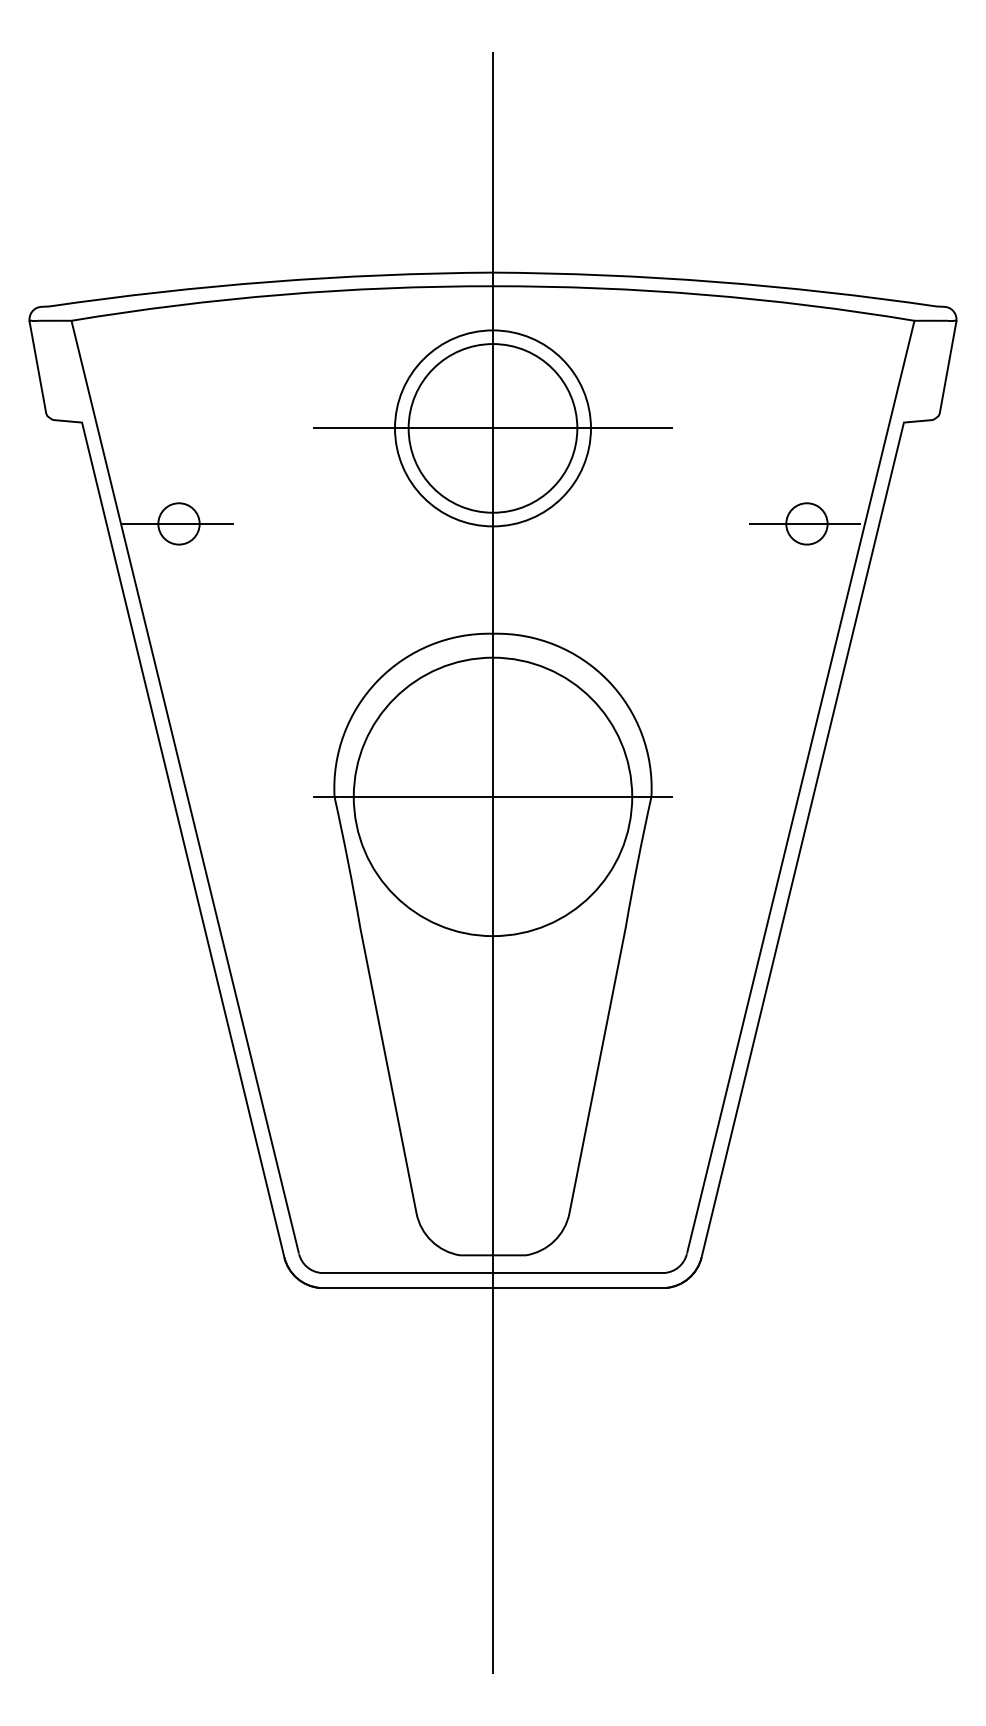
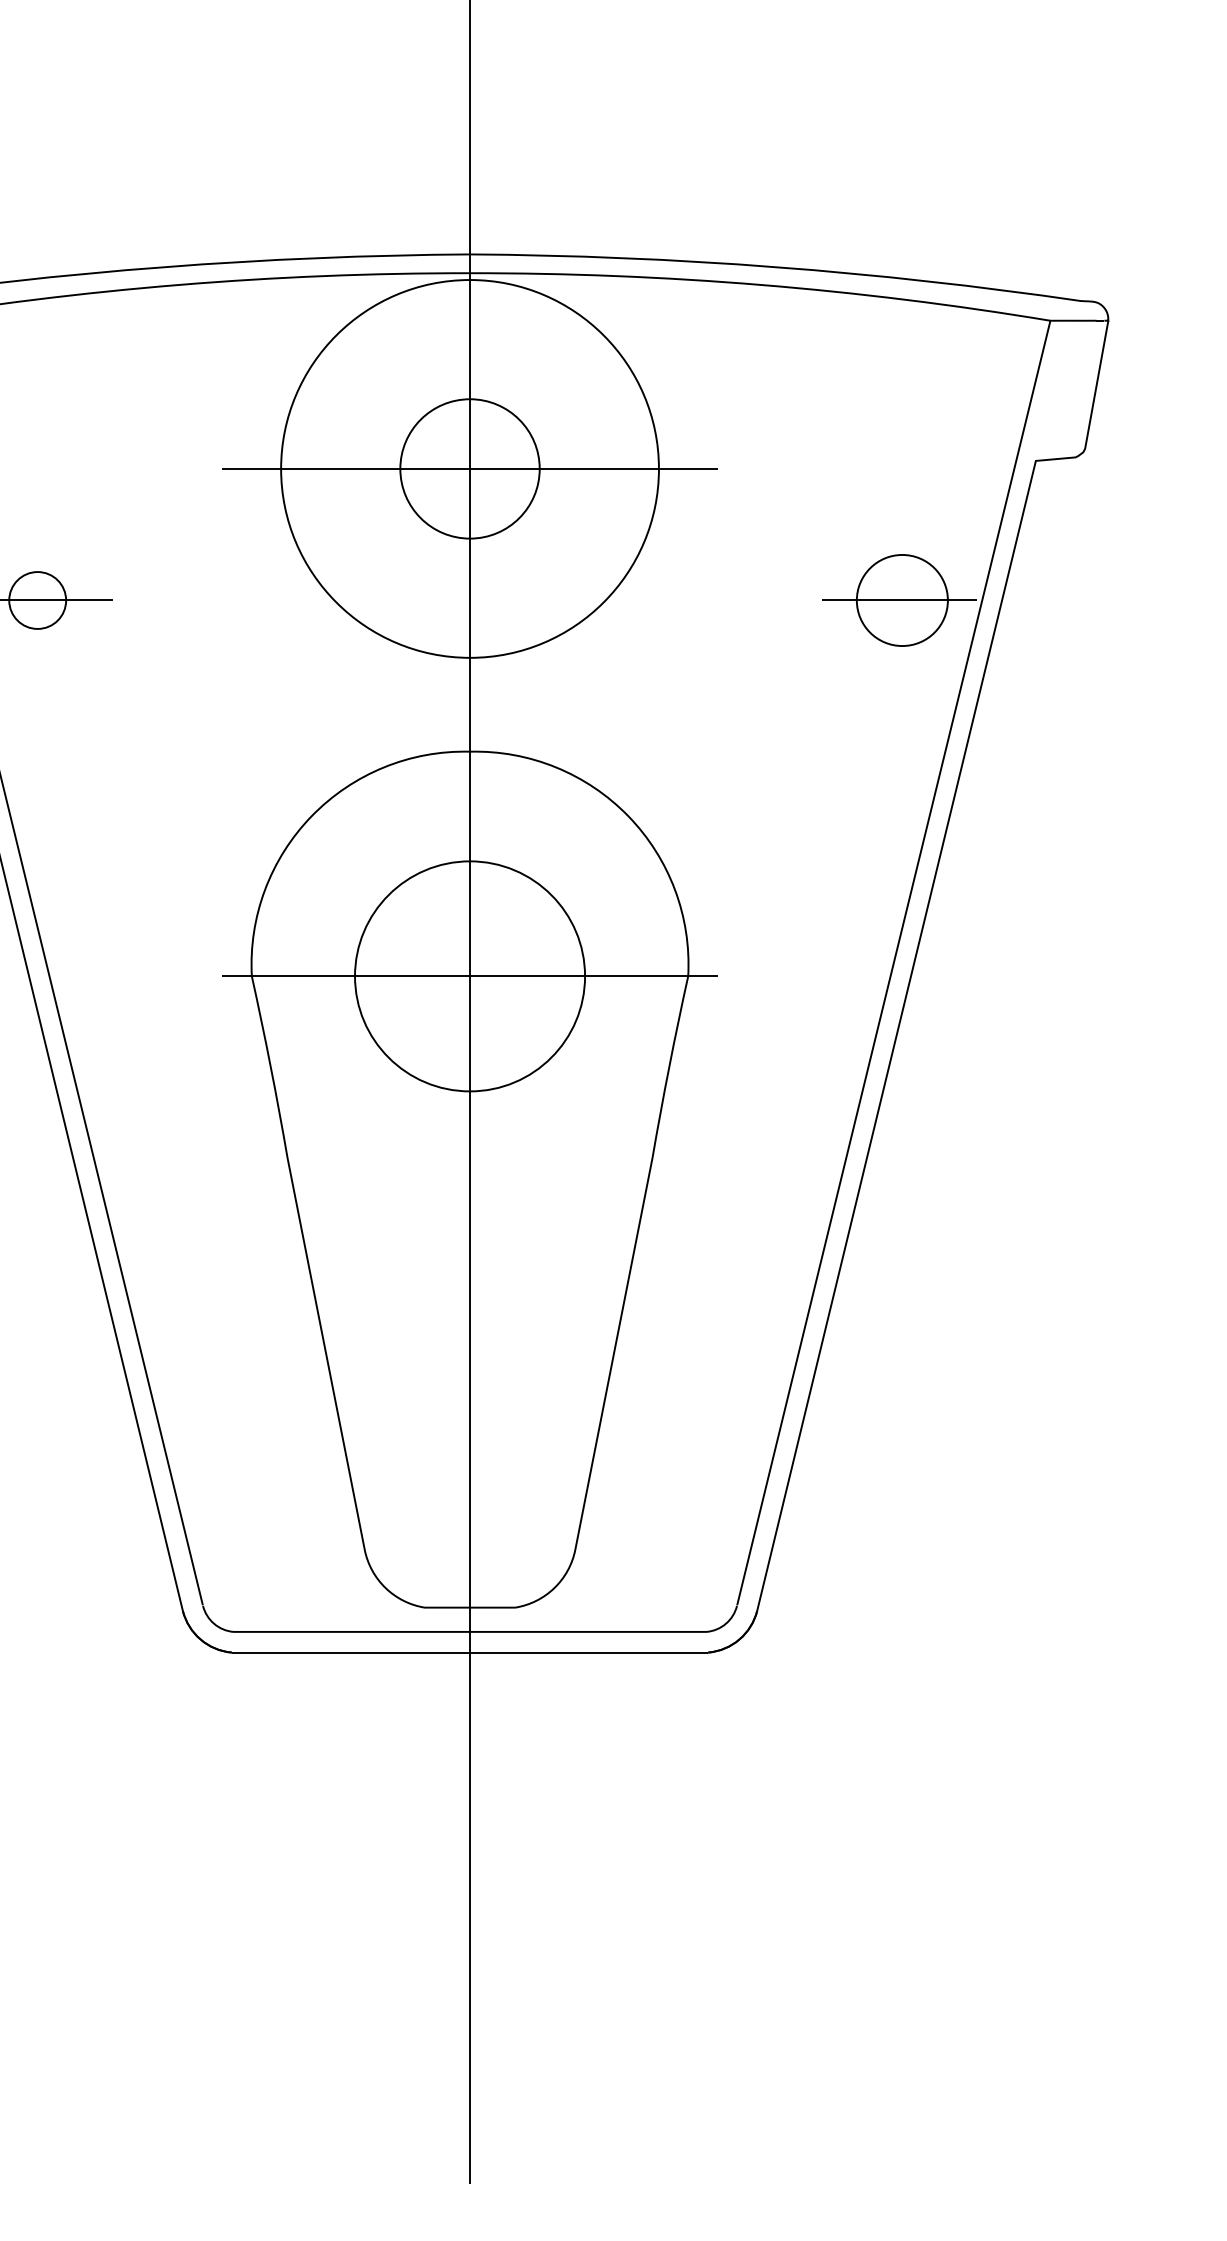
circle: (492, 428) -> (469, 469), size x0.6
circle: (492, 428) -> (469, 469), size x1.4
circle: (806, 523) -> (901, 599), size x1.6
circle: (492, 796) -> (469, 975), size x0.6

